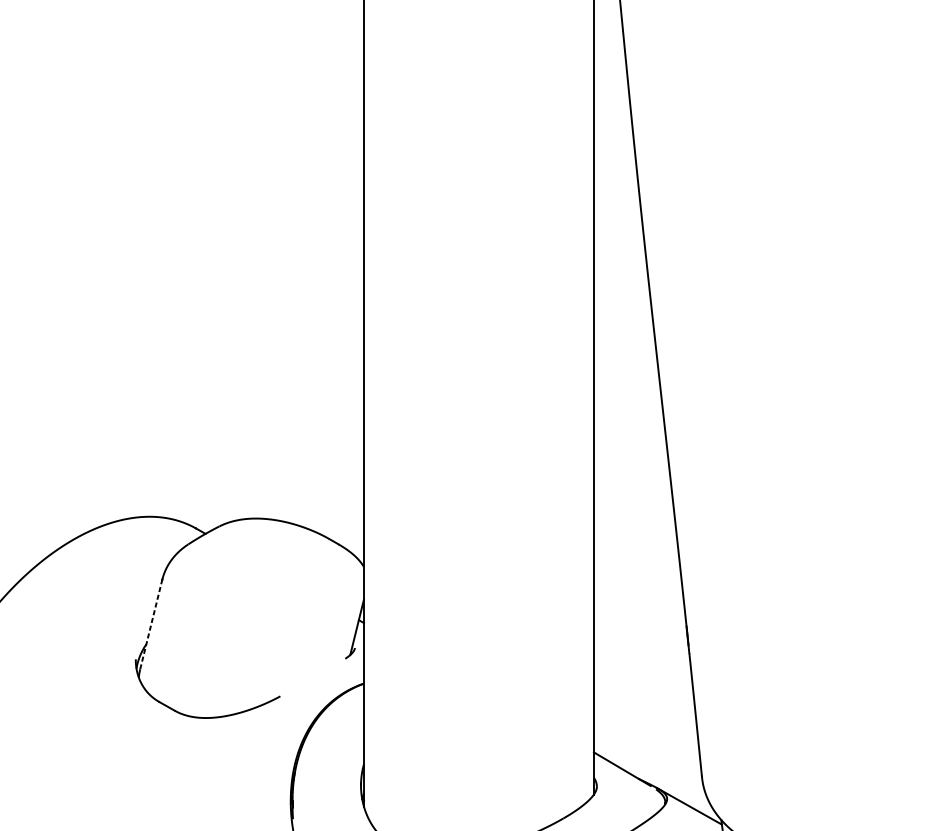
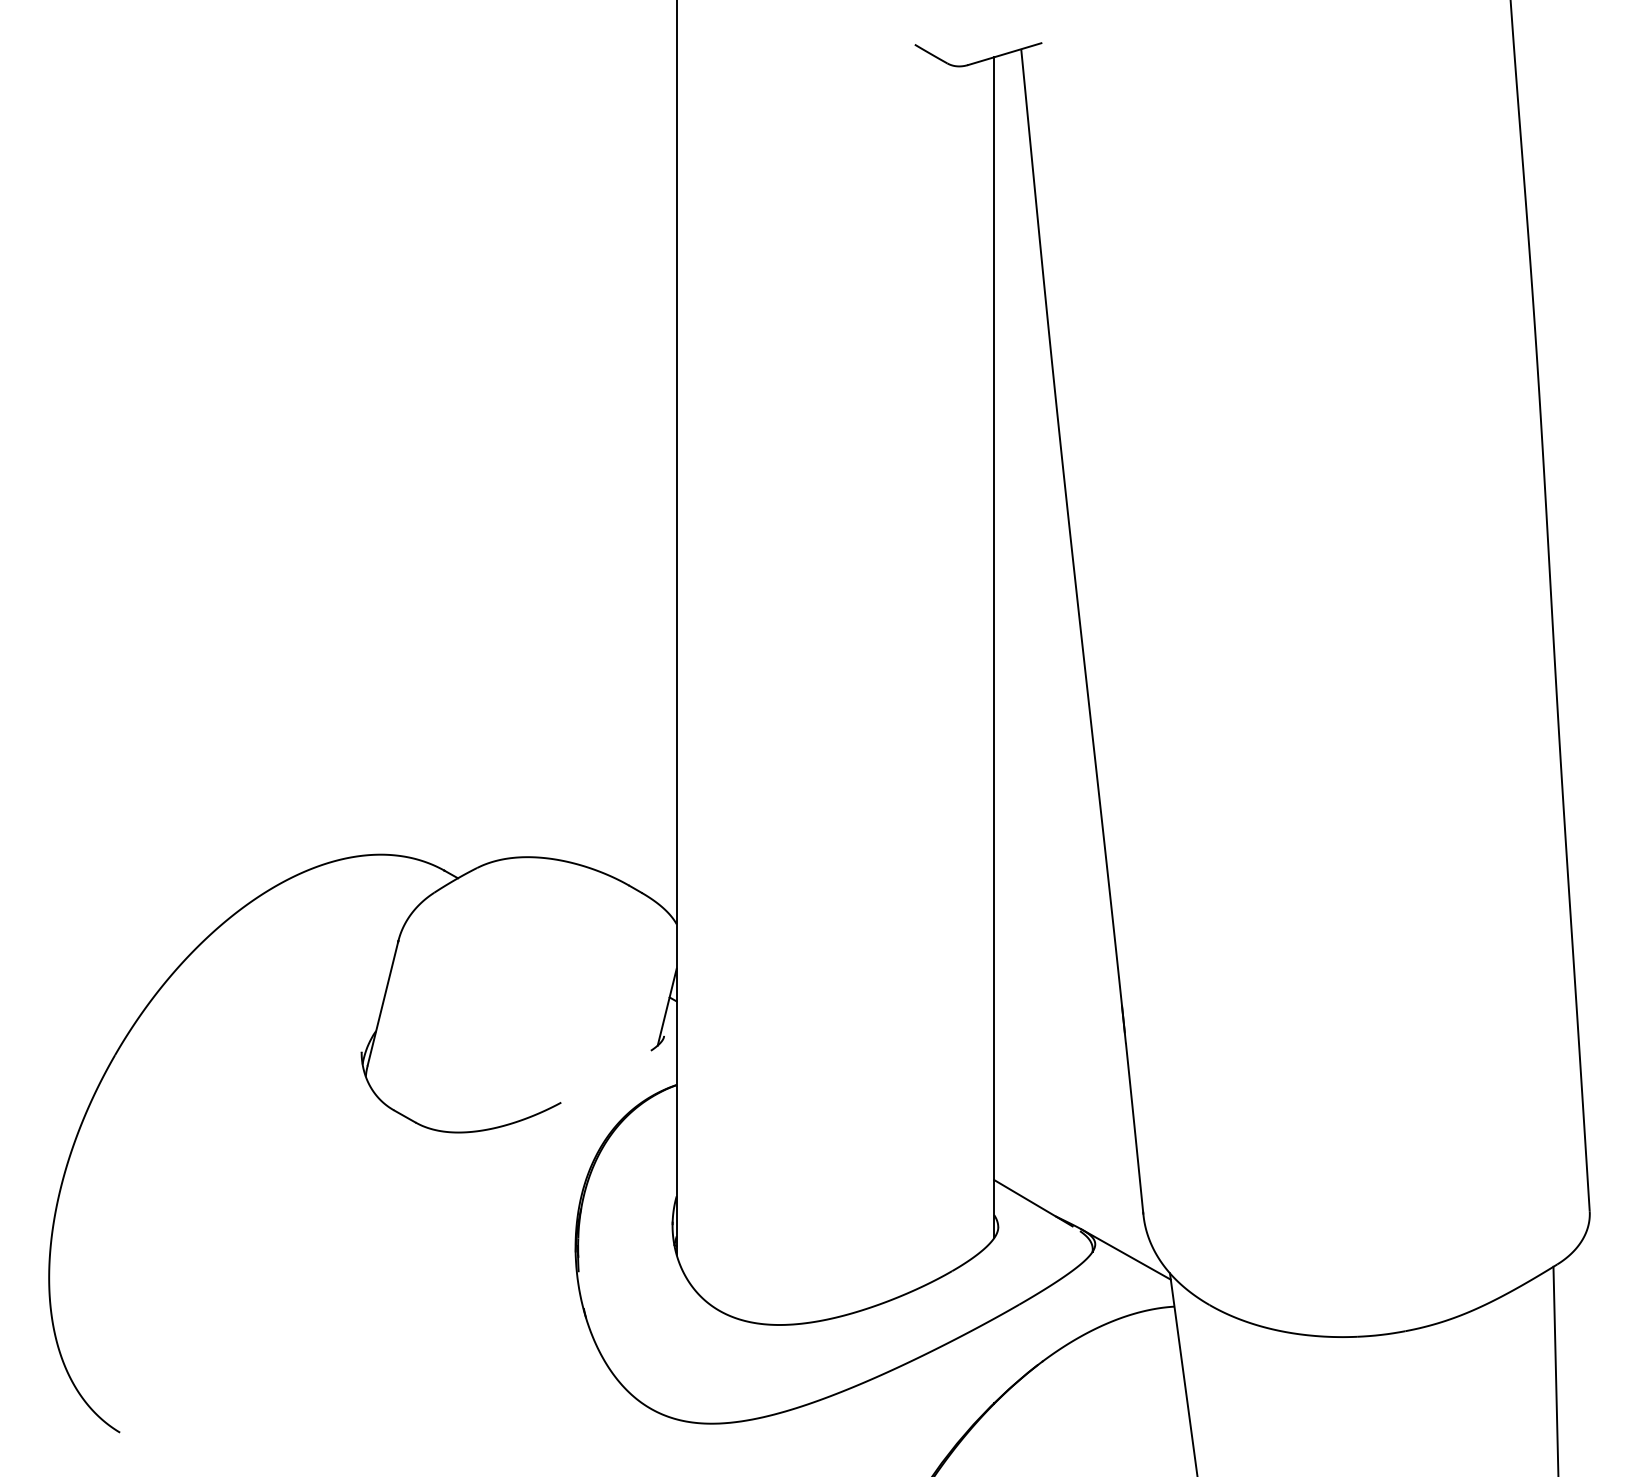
line: (150, 624) -> (382, 1003), dashed -> solid

